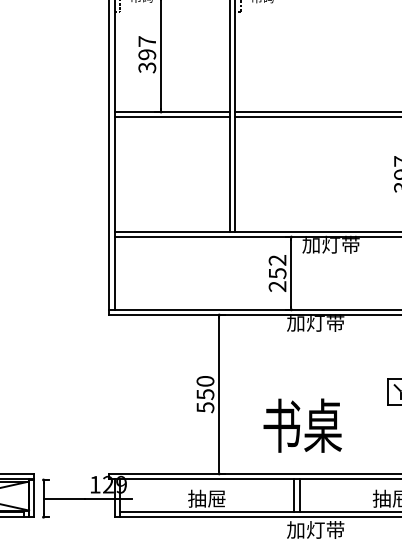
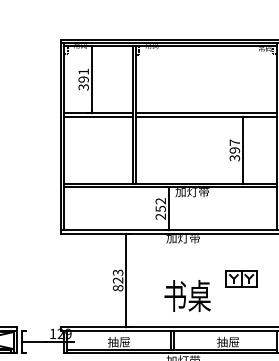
text: (146, 40) -> (83, 71), 397 -> 391
text: (204, 394) -> (117, 280), 550 -> 823
text: (302, 424) -> (187, 295), moved

